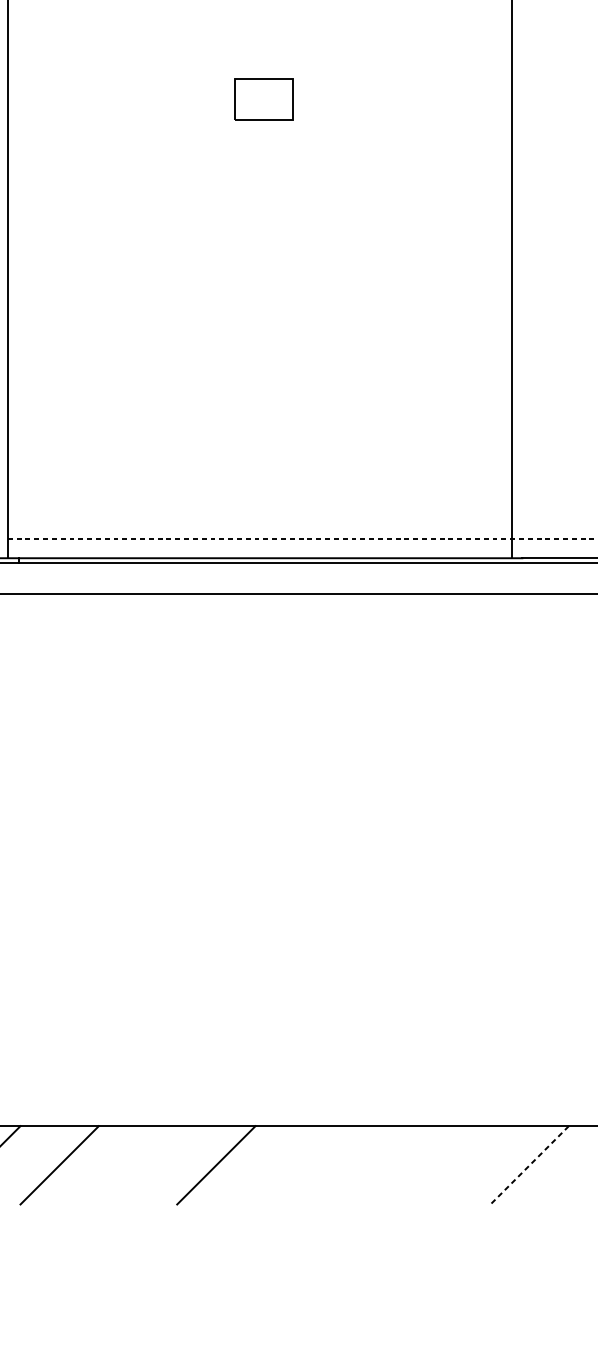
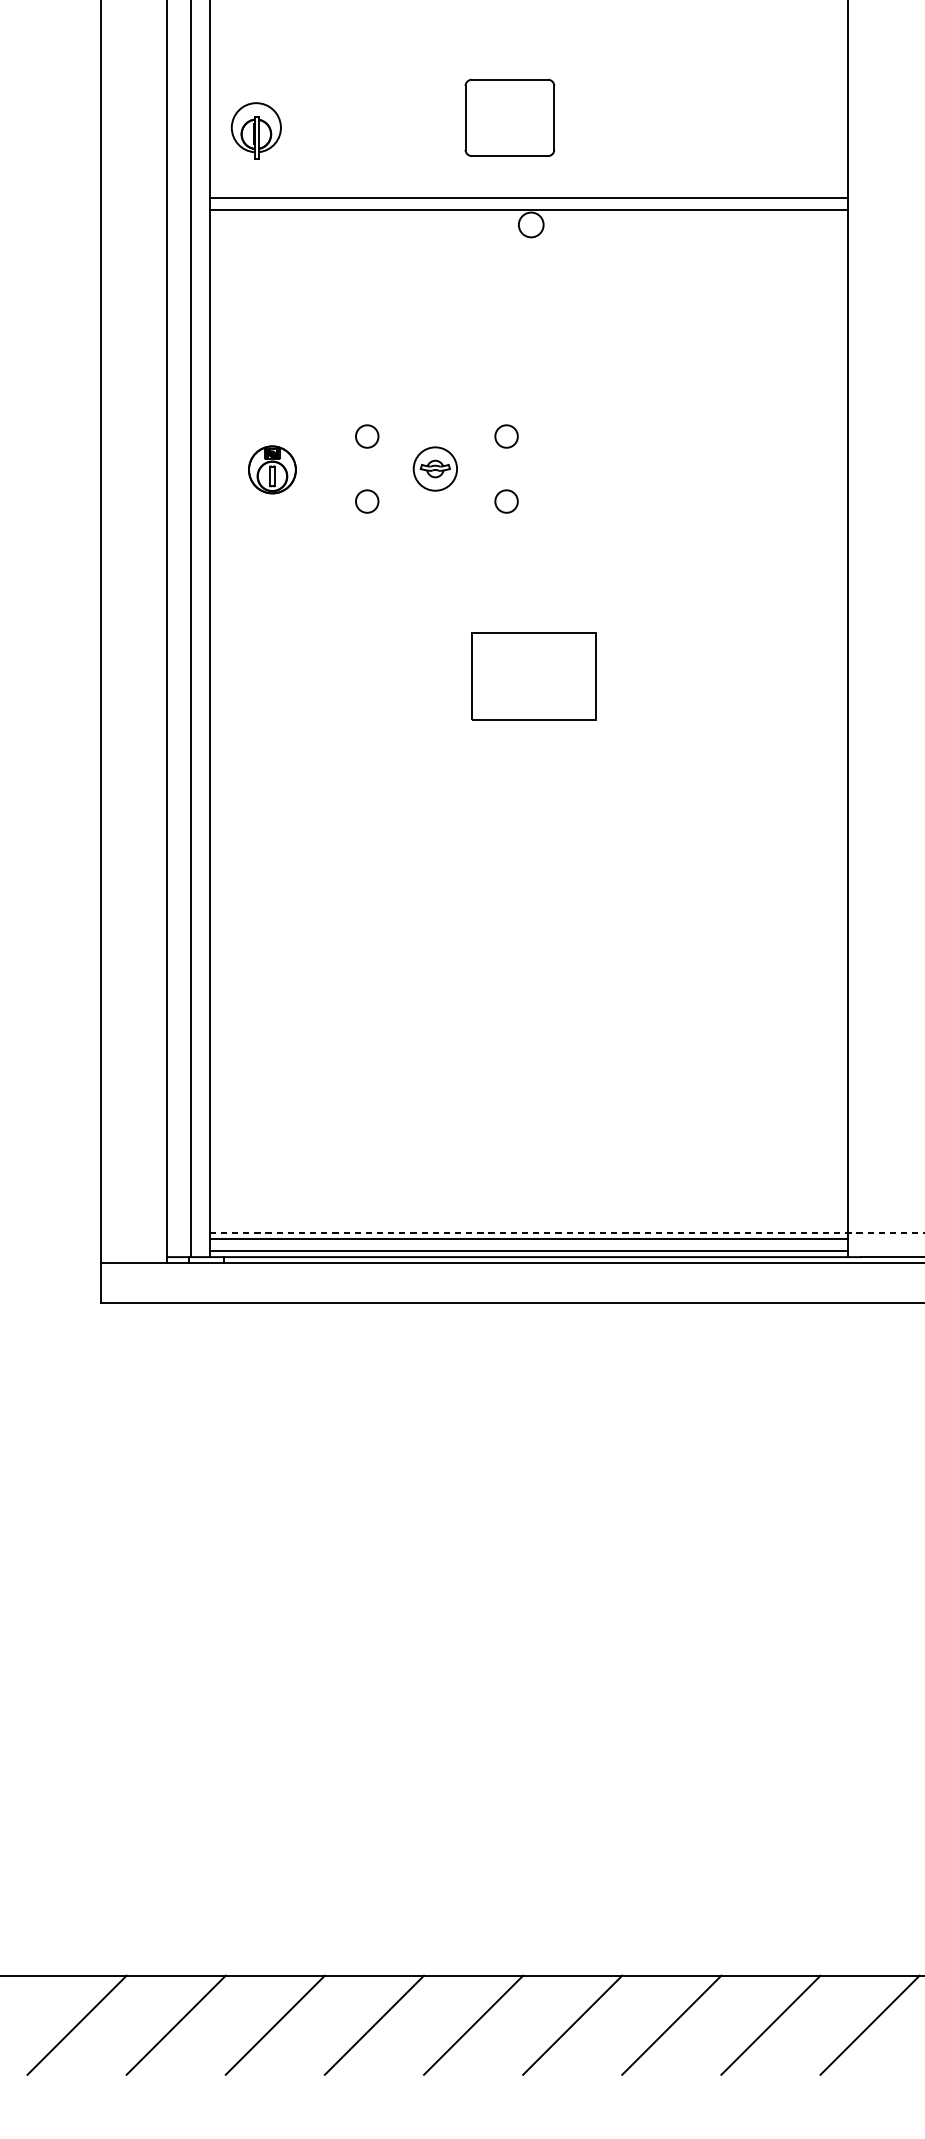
part: (263, 99) -> (533, 676), size x1.67
line: (259, 543) -> (528, 1238), added
line: (259, 553) -> (528, 1250), added
line: (138, 1164) -> (374, 2024), added
line: (294, 1164) -> (572, 2024), added
line: (372, 1164) -> (671, 2024), added
line: (451, 1164) -> (770, 2024), added
line: (529, 1165) -> (869, 2025), dashed -> solid

